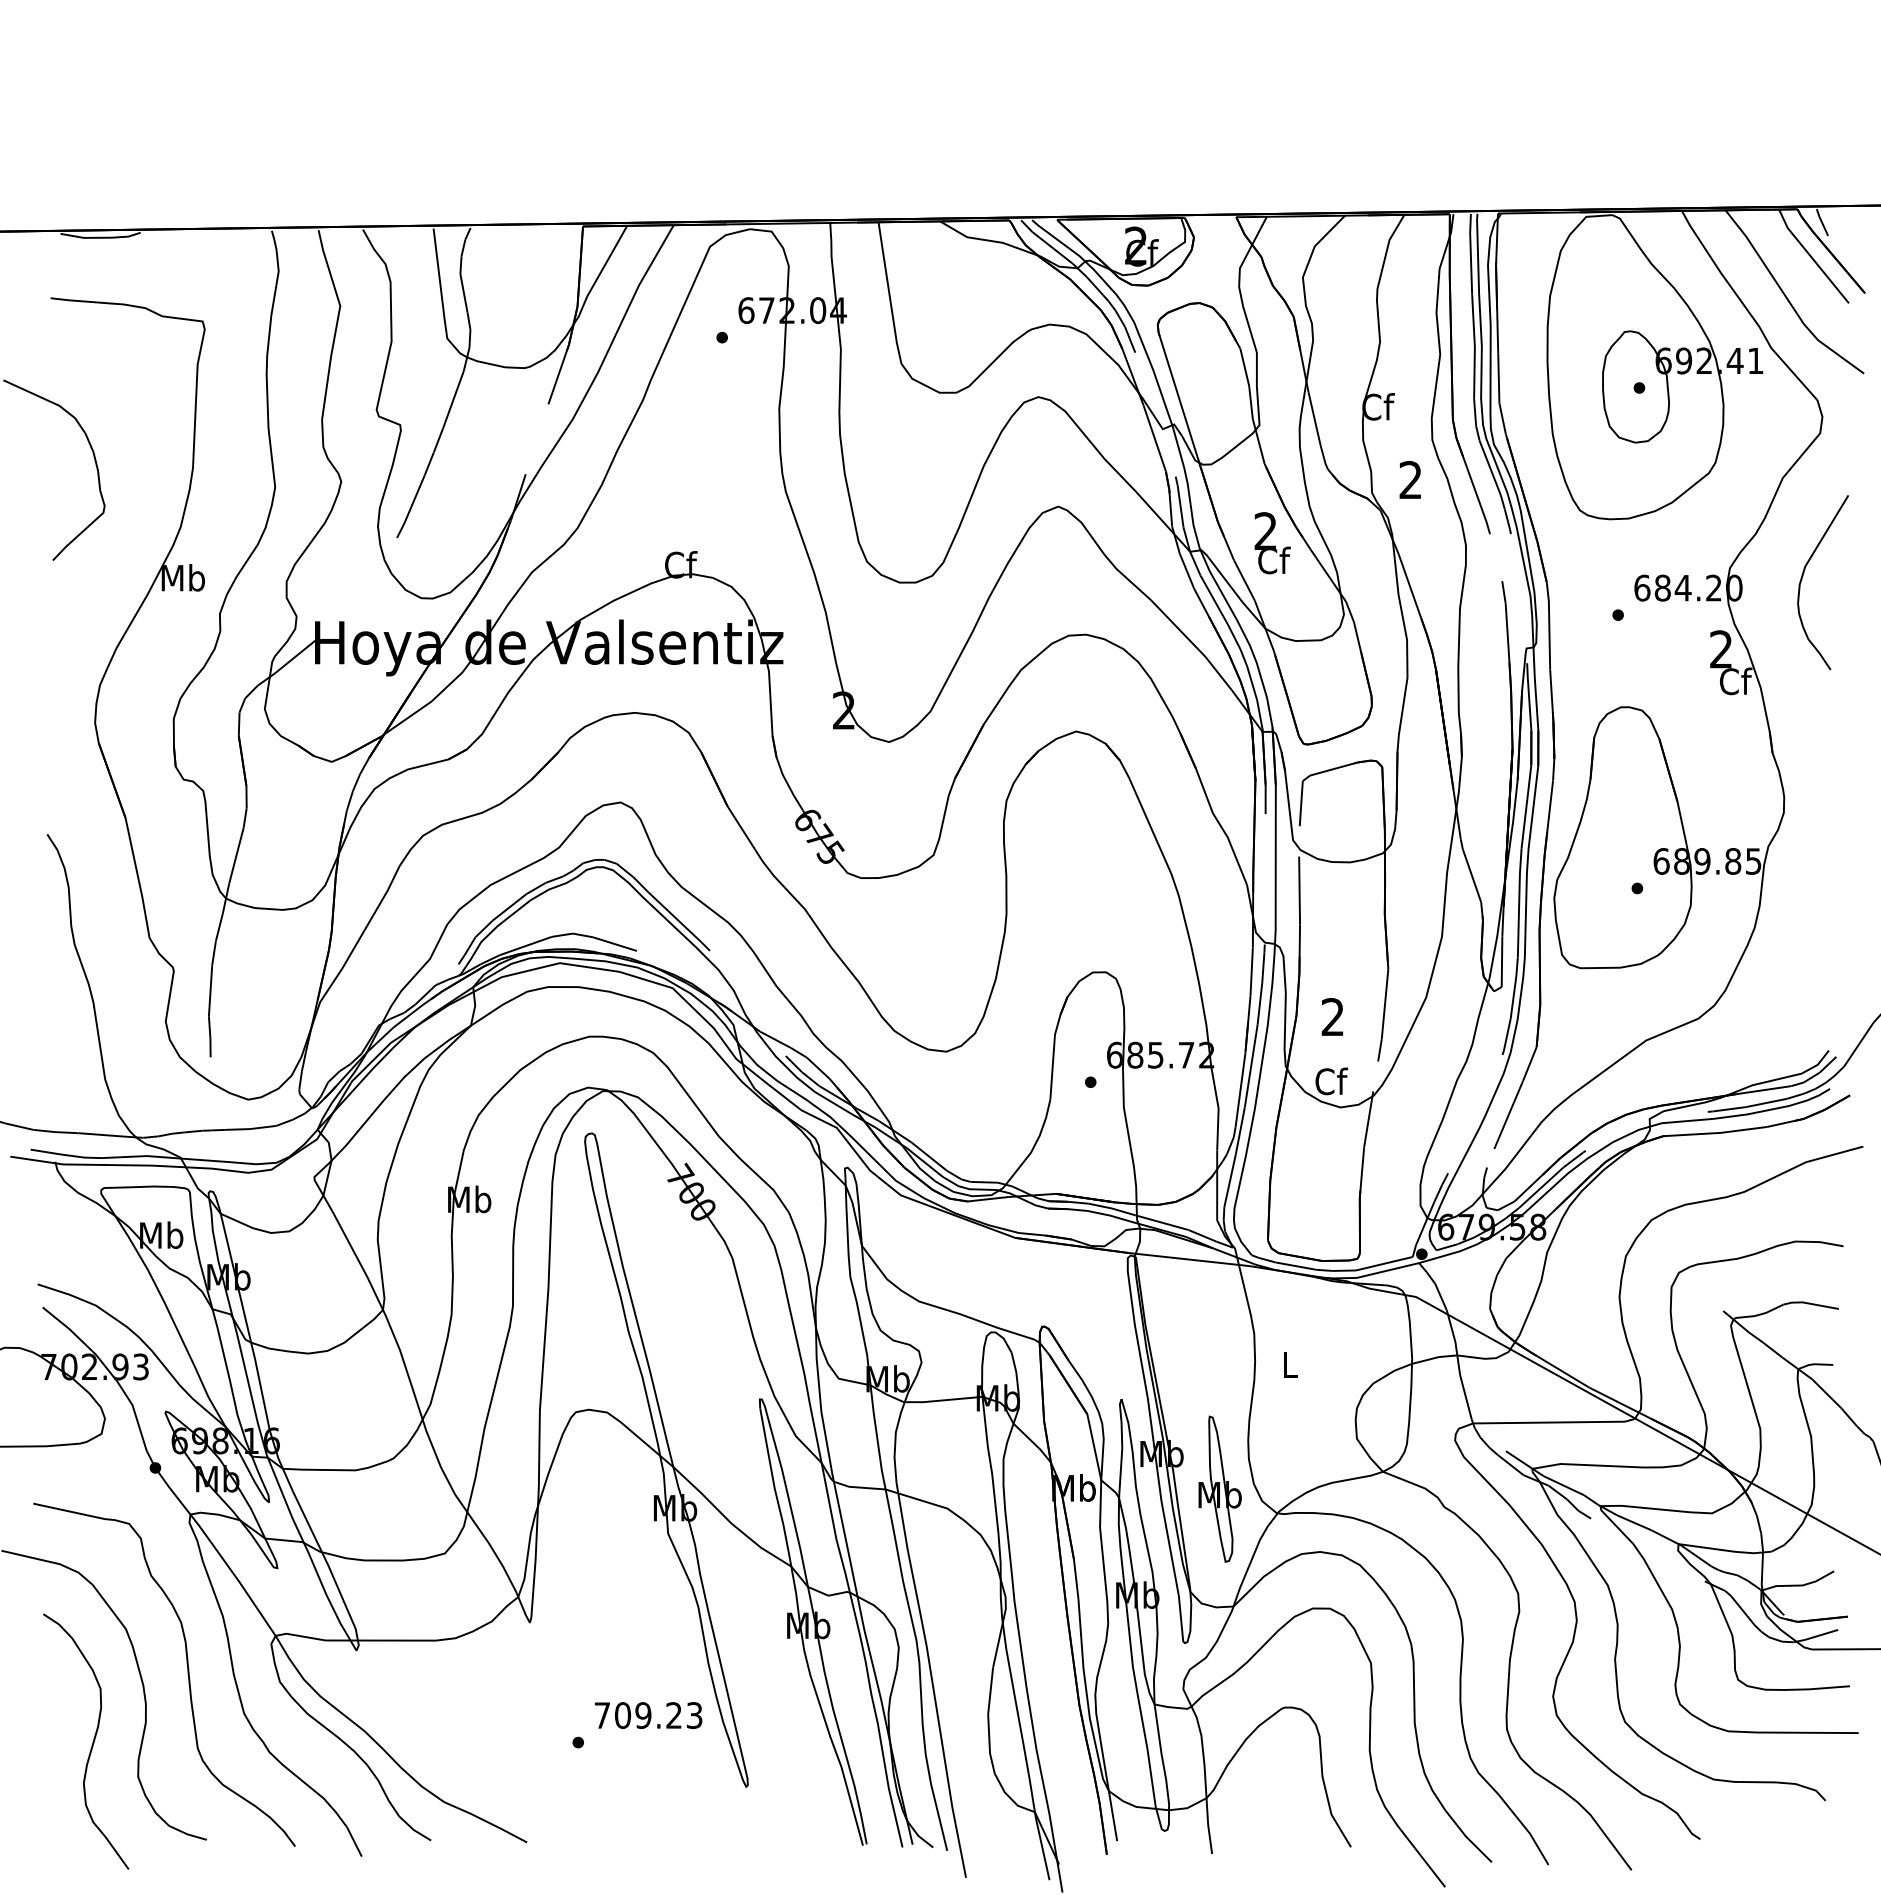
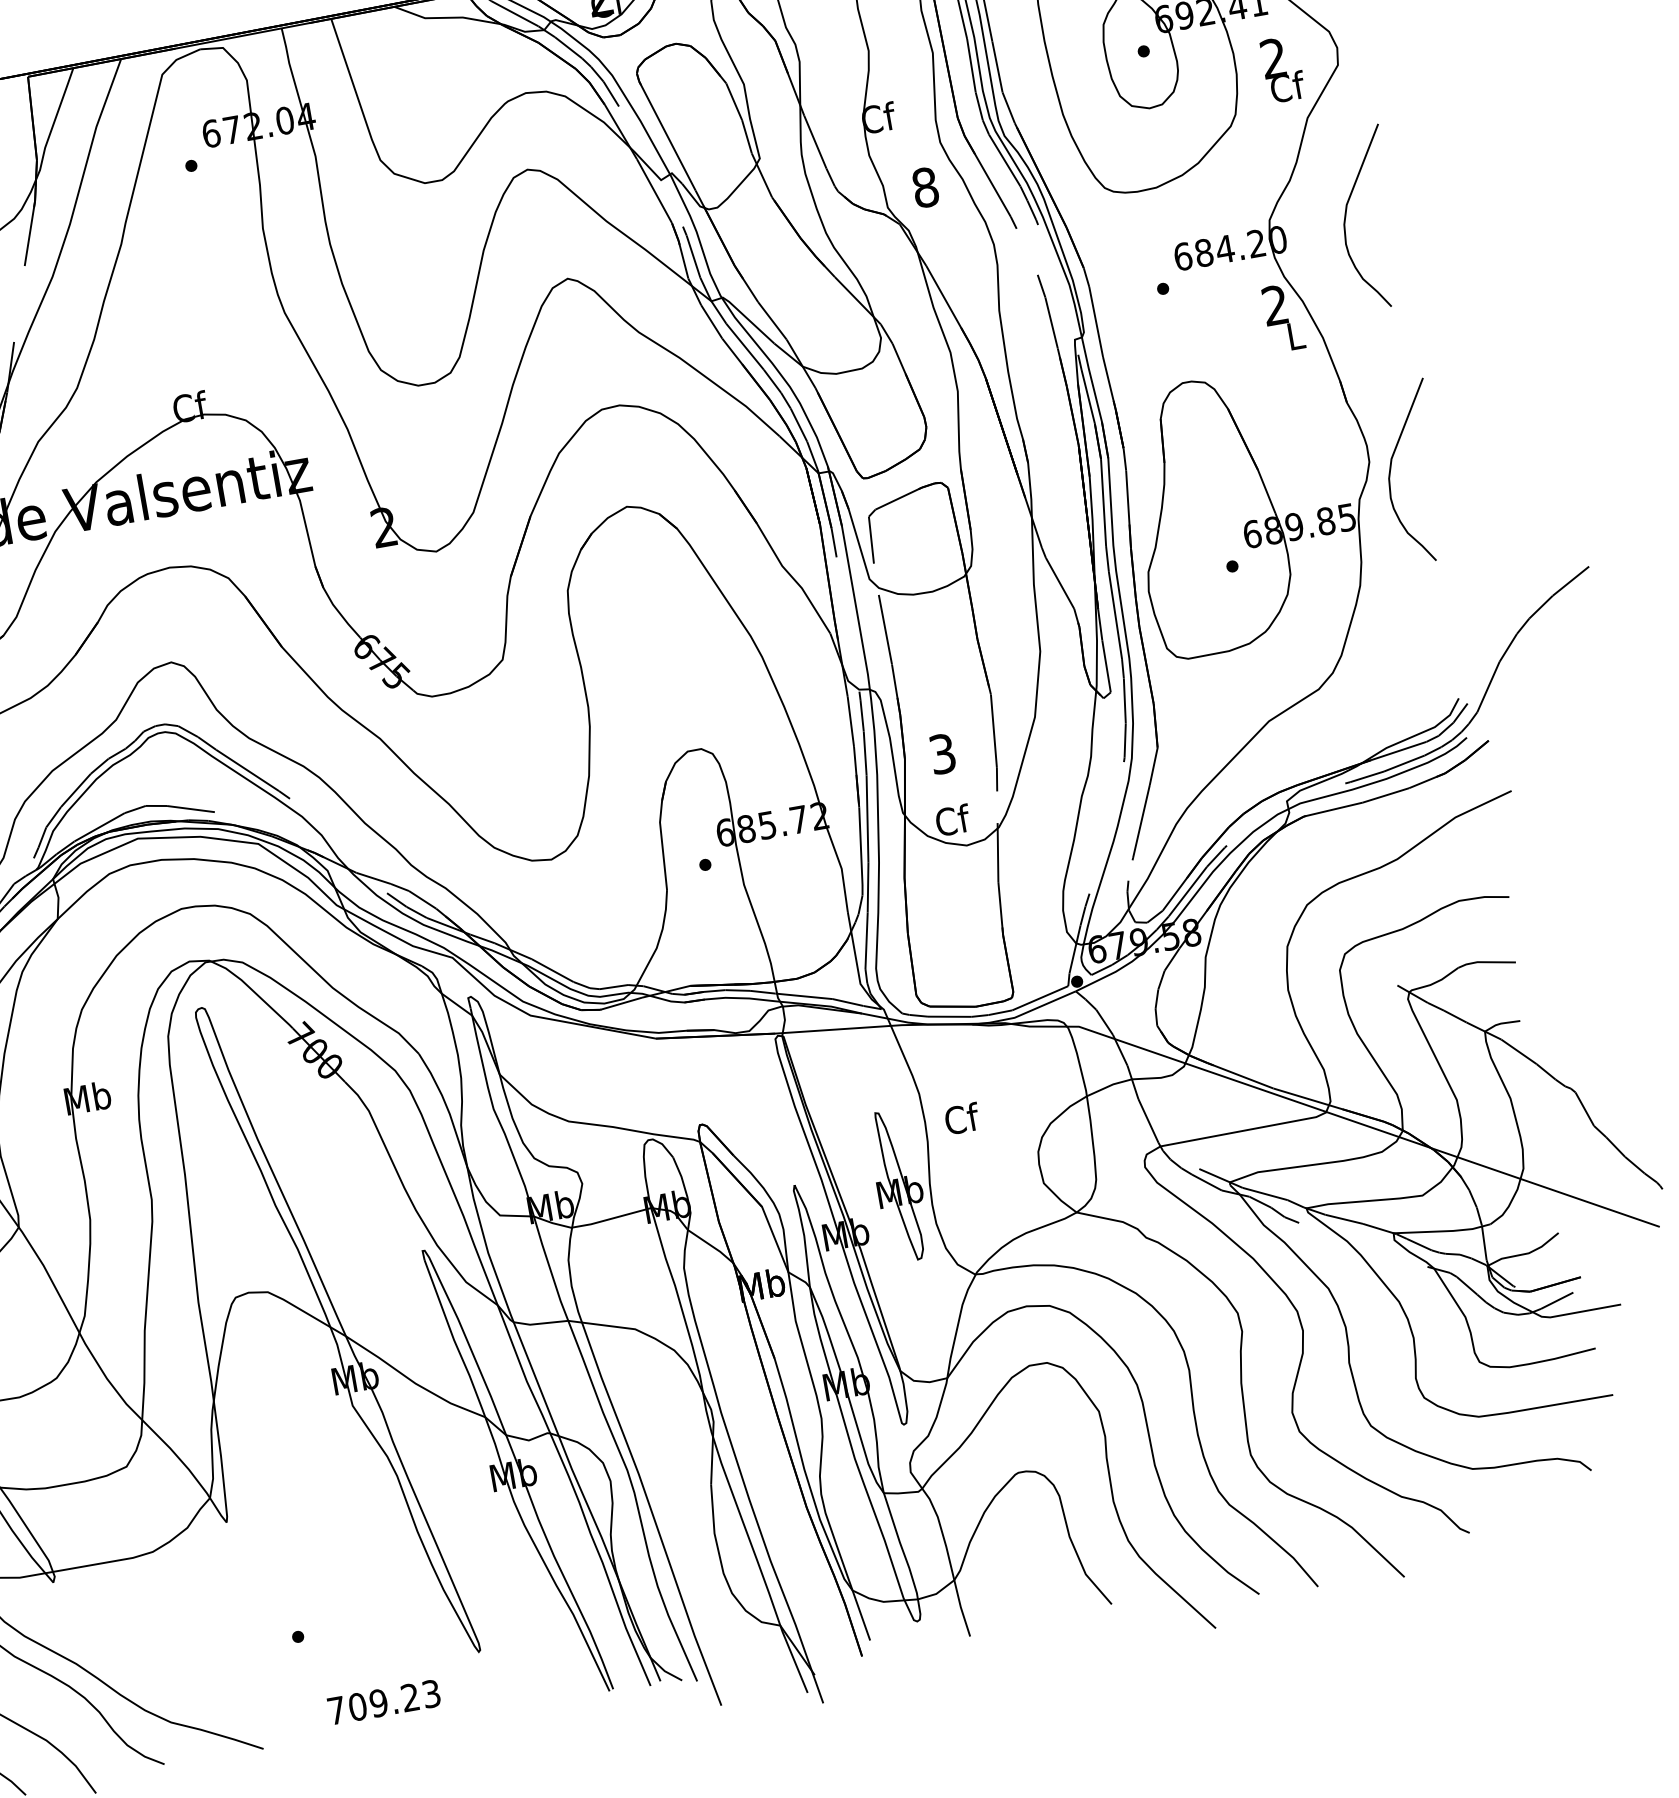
text: (1410, 480) -> (925, 188), 2 -> 8
text: (1272, 543) -> (1282, 69), moved
text: (1735, 681) -> (1295, 335), Cf -> L
curve: (1803, 823) -> (1391, 469), added
text: (1332, 1017) -> (942, 754), 2 -> 3
text: (1290, 1364) -> (962, 1118), L -> Cf
part: (1219, 1488) -> (898, 1185), moved
text: (648, 1715) -> (384, 1702), moved

